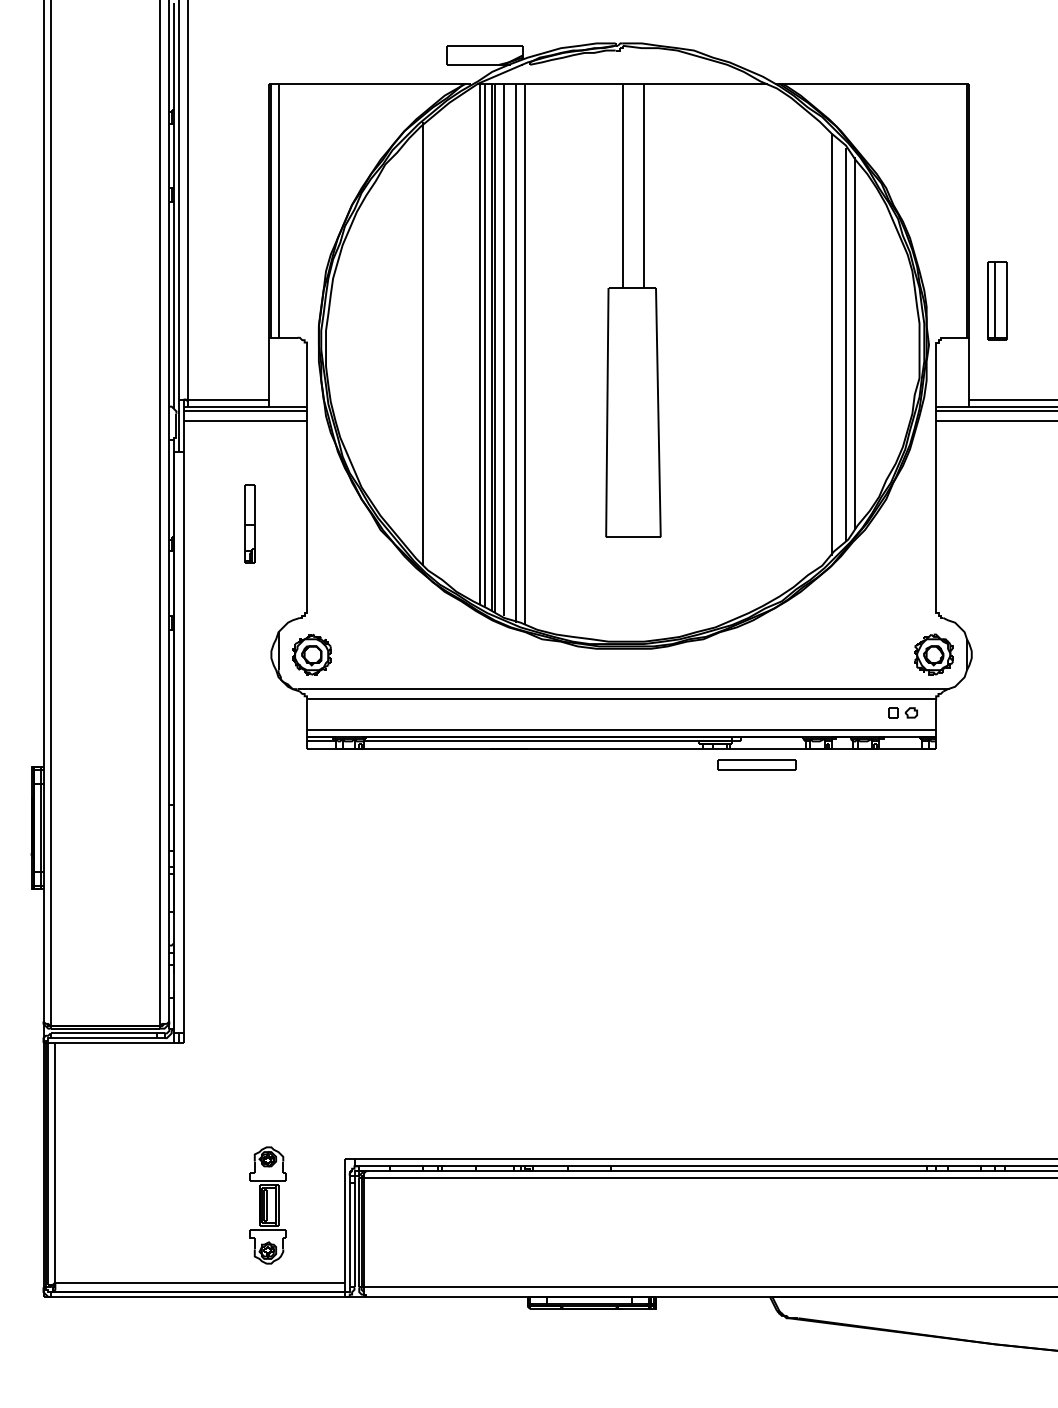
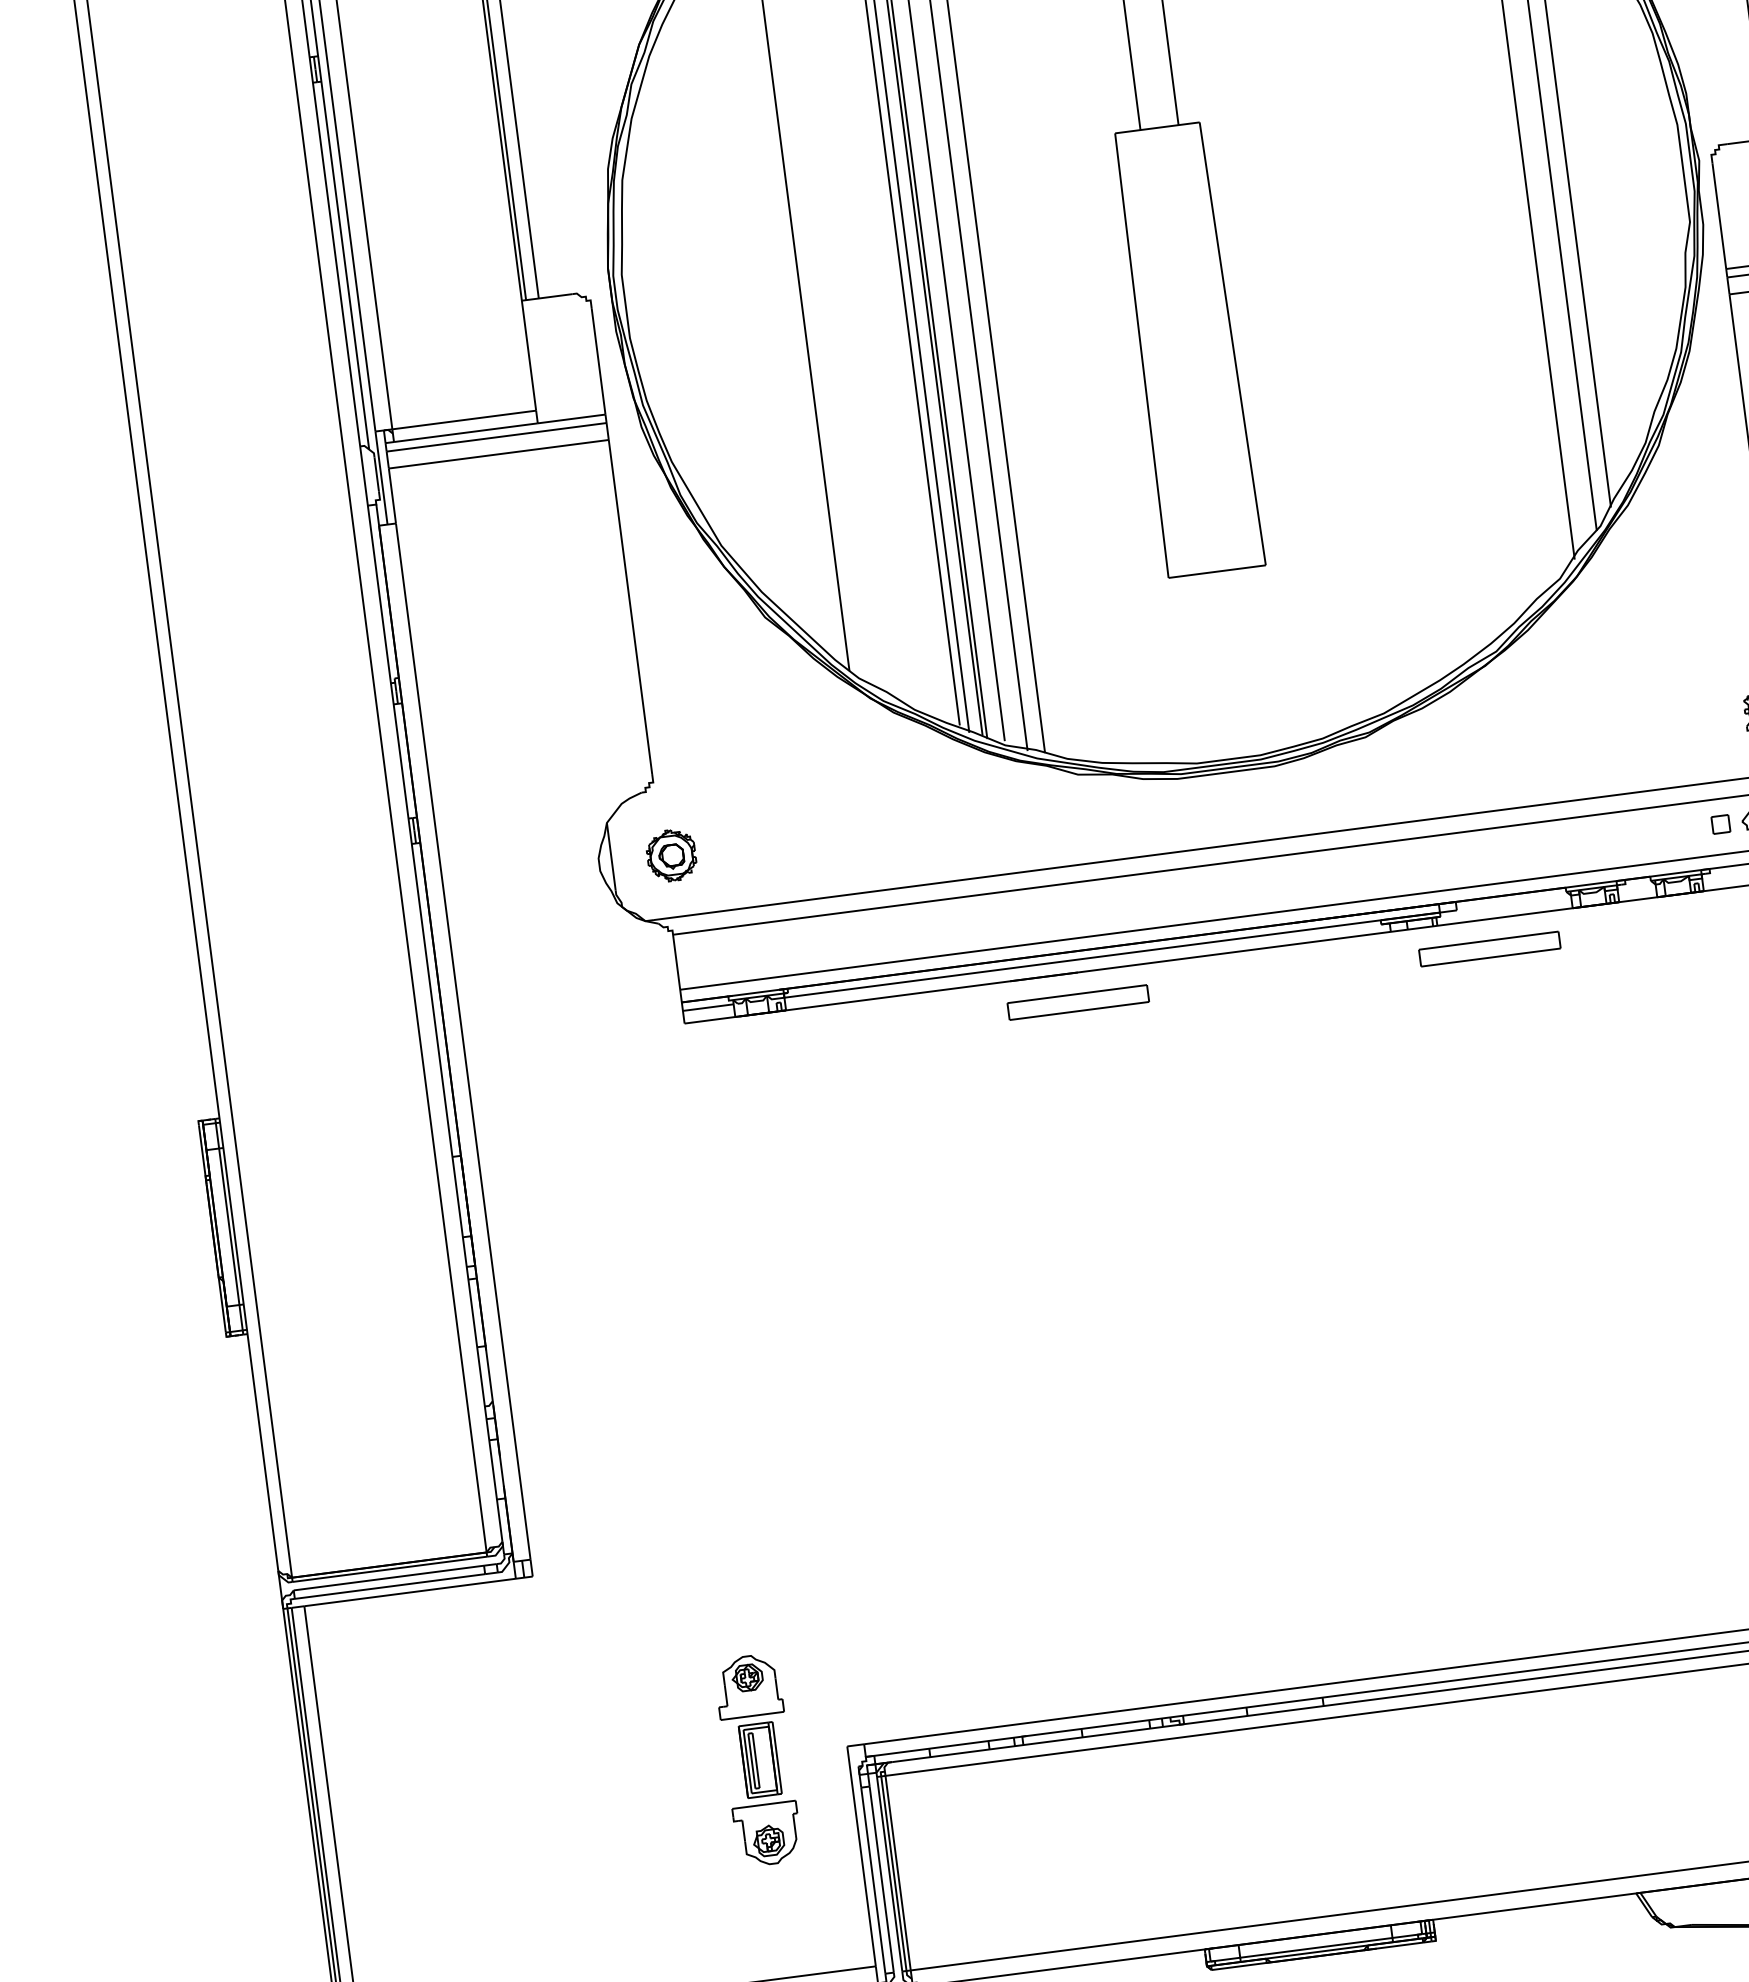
part: (249, 523) -> (530, 636), removed
part: (311, 654) -> (670, 855), size x0.7
part: (525, 764) -> (1077, 1001), added
part: (267, 1205) -> (757, 1760), moved

